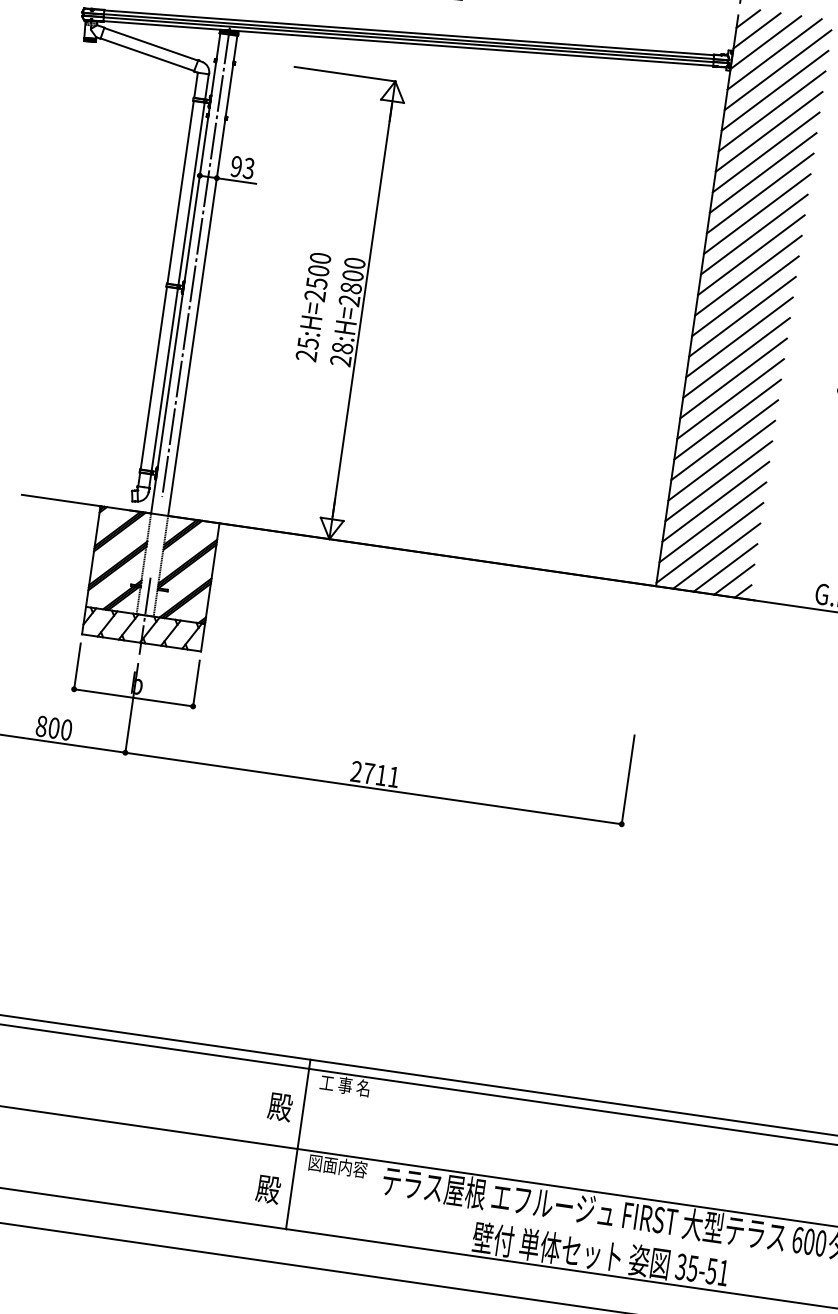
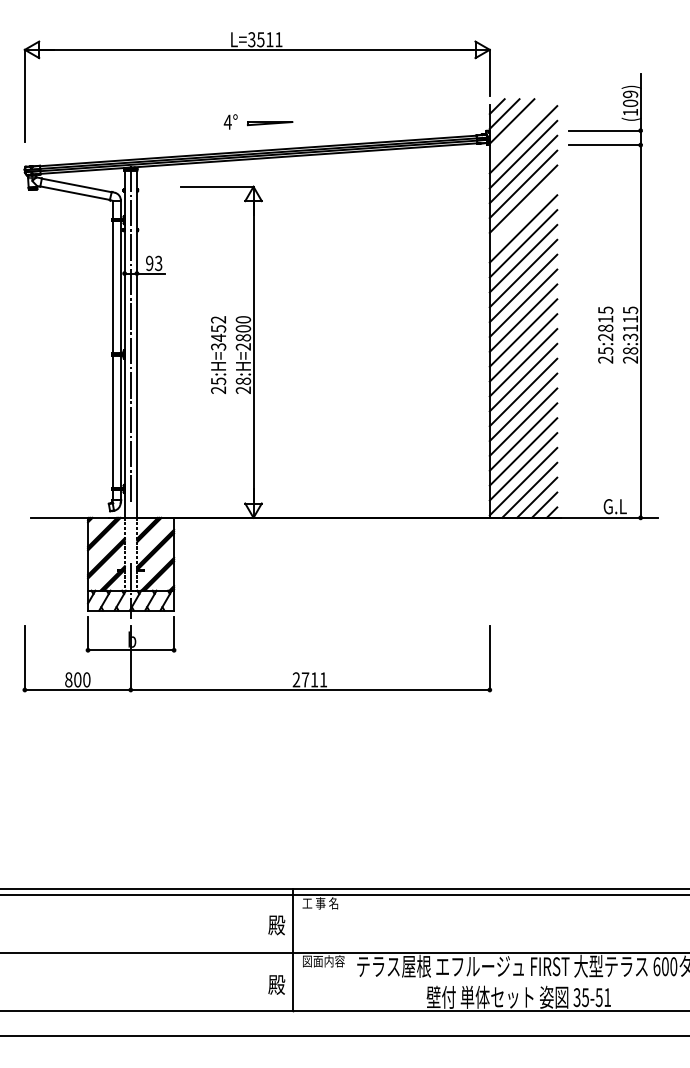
line: (774, 53) -> (519, 128), removed
line: (763, 172) -> (523, 213), removed
text: (317, 277) -> (218, 333), 25:H=2500 -> 25:H=3452

